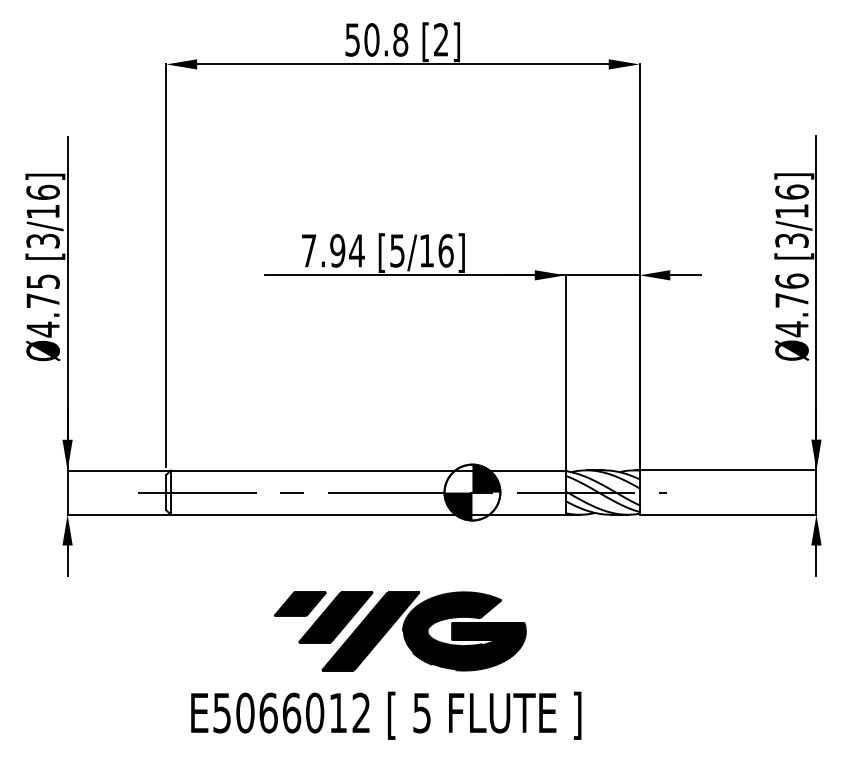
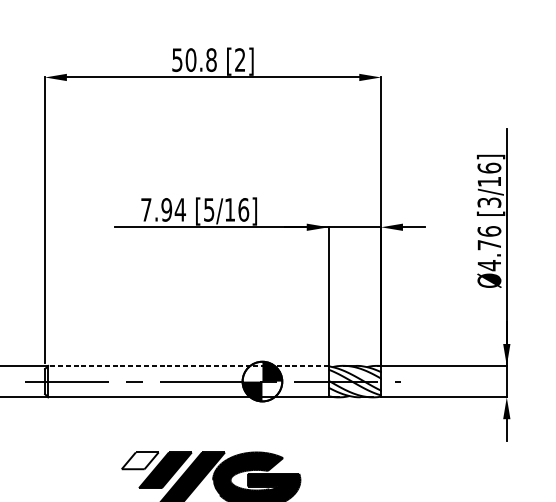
line: (367, 470) -> (187, 365), solid -> dashed
fill: (300, 603) -> (140, 460), removed

